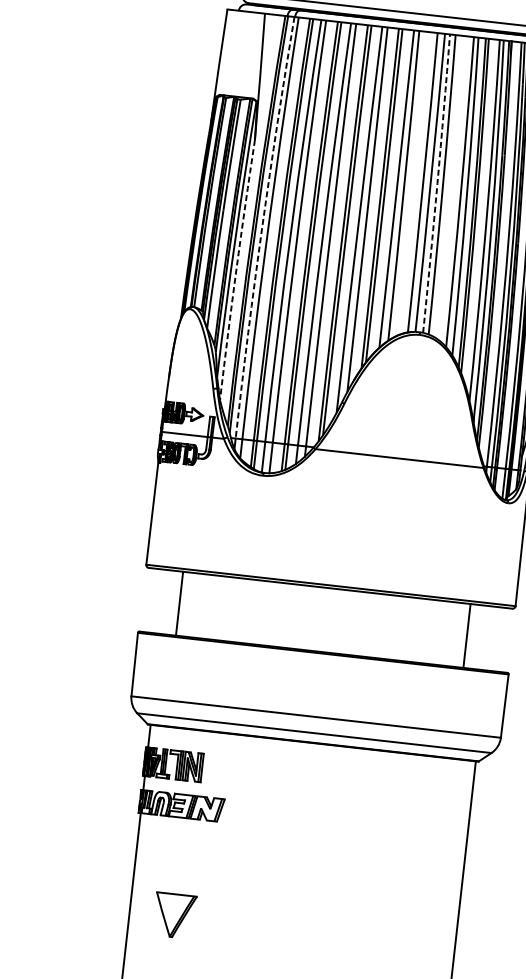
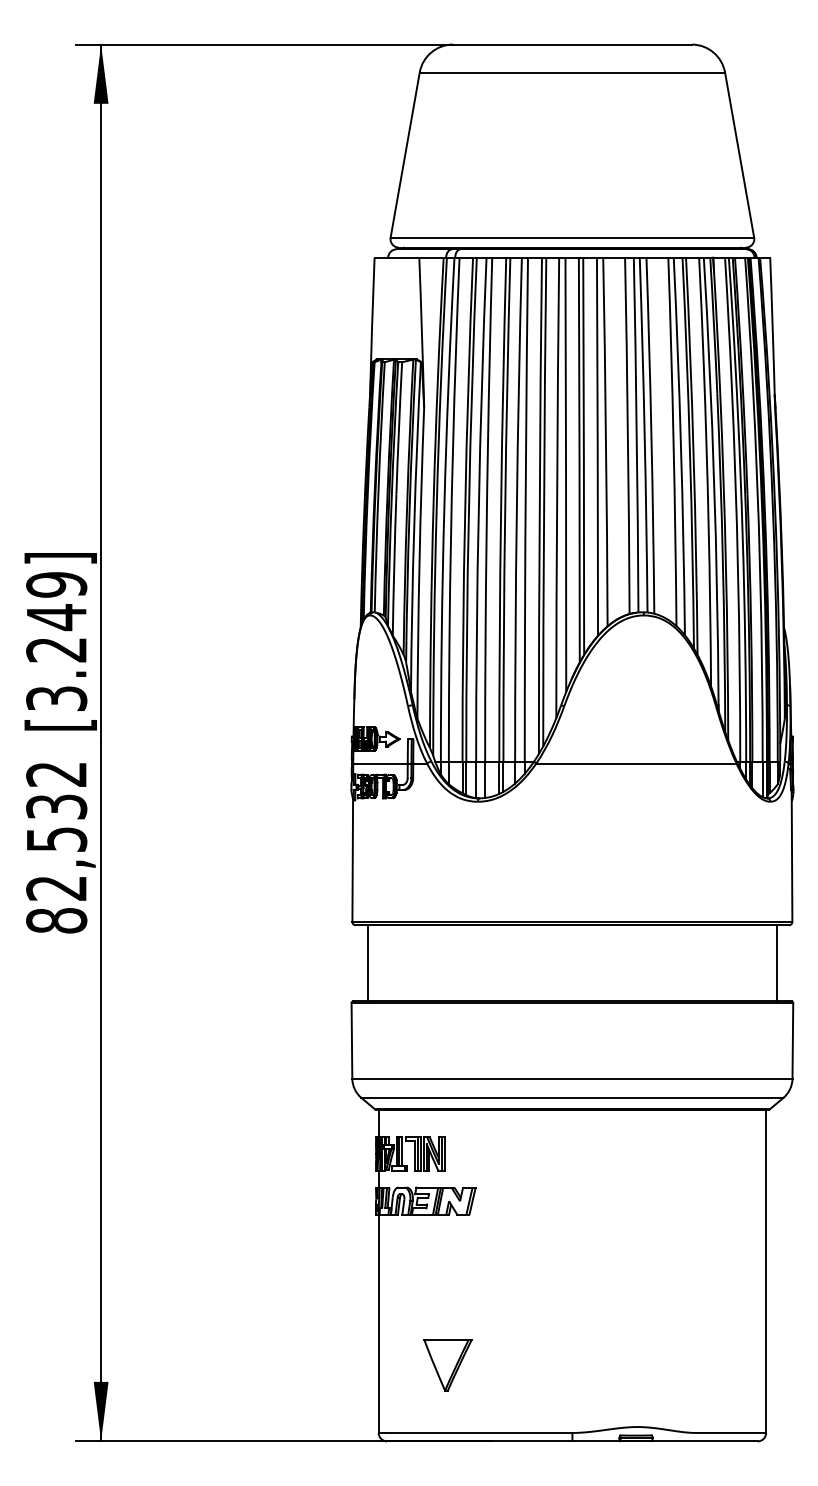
arc: (437, 184) -> (644, 435), dashed -> solid
arc: (262, 227) -> (444, 509), dashed -> solid
arc: (236, 270) -> (419, 563), dashed -> solid
line: (179, 603) -> (367, 963), moved
line: (467, 636) -> (777, 963), moved
part: (174, 915) -> (447, 1365), moved

